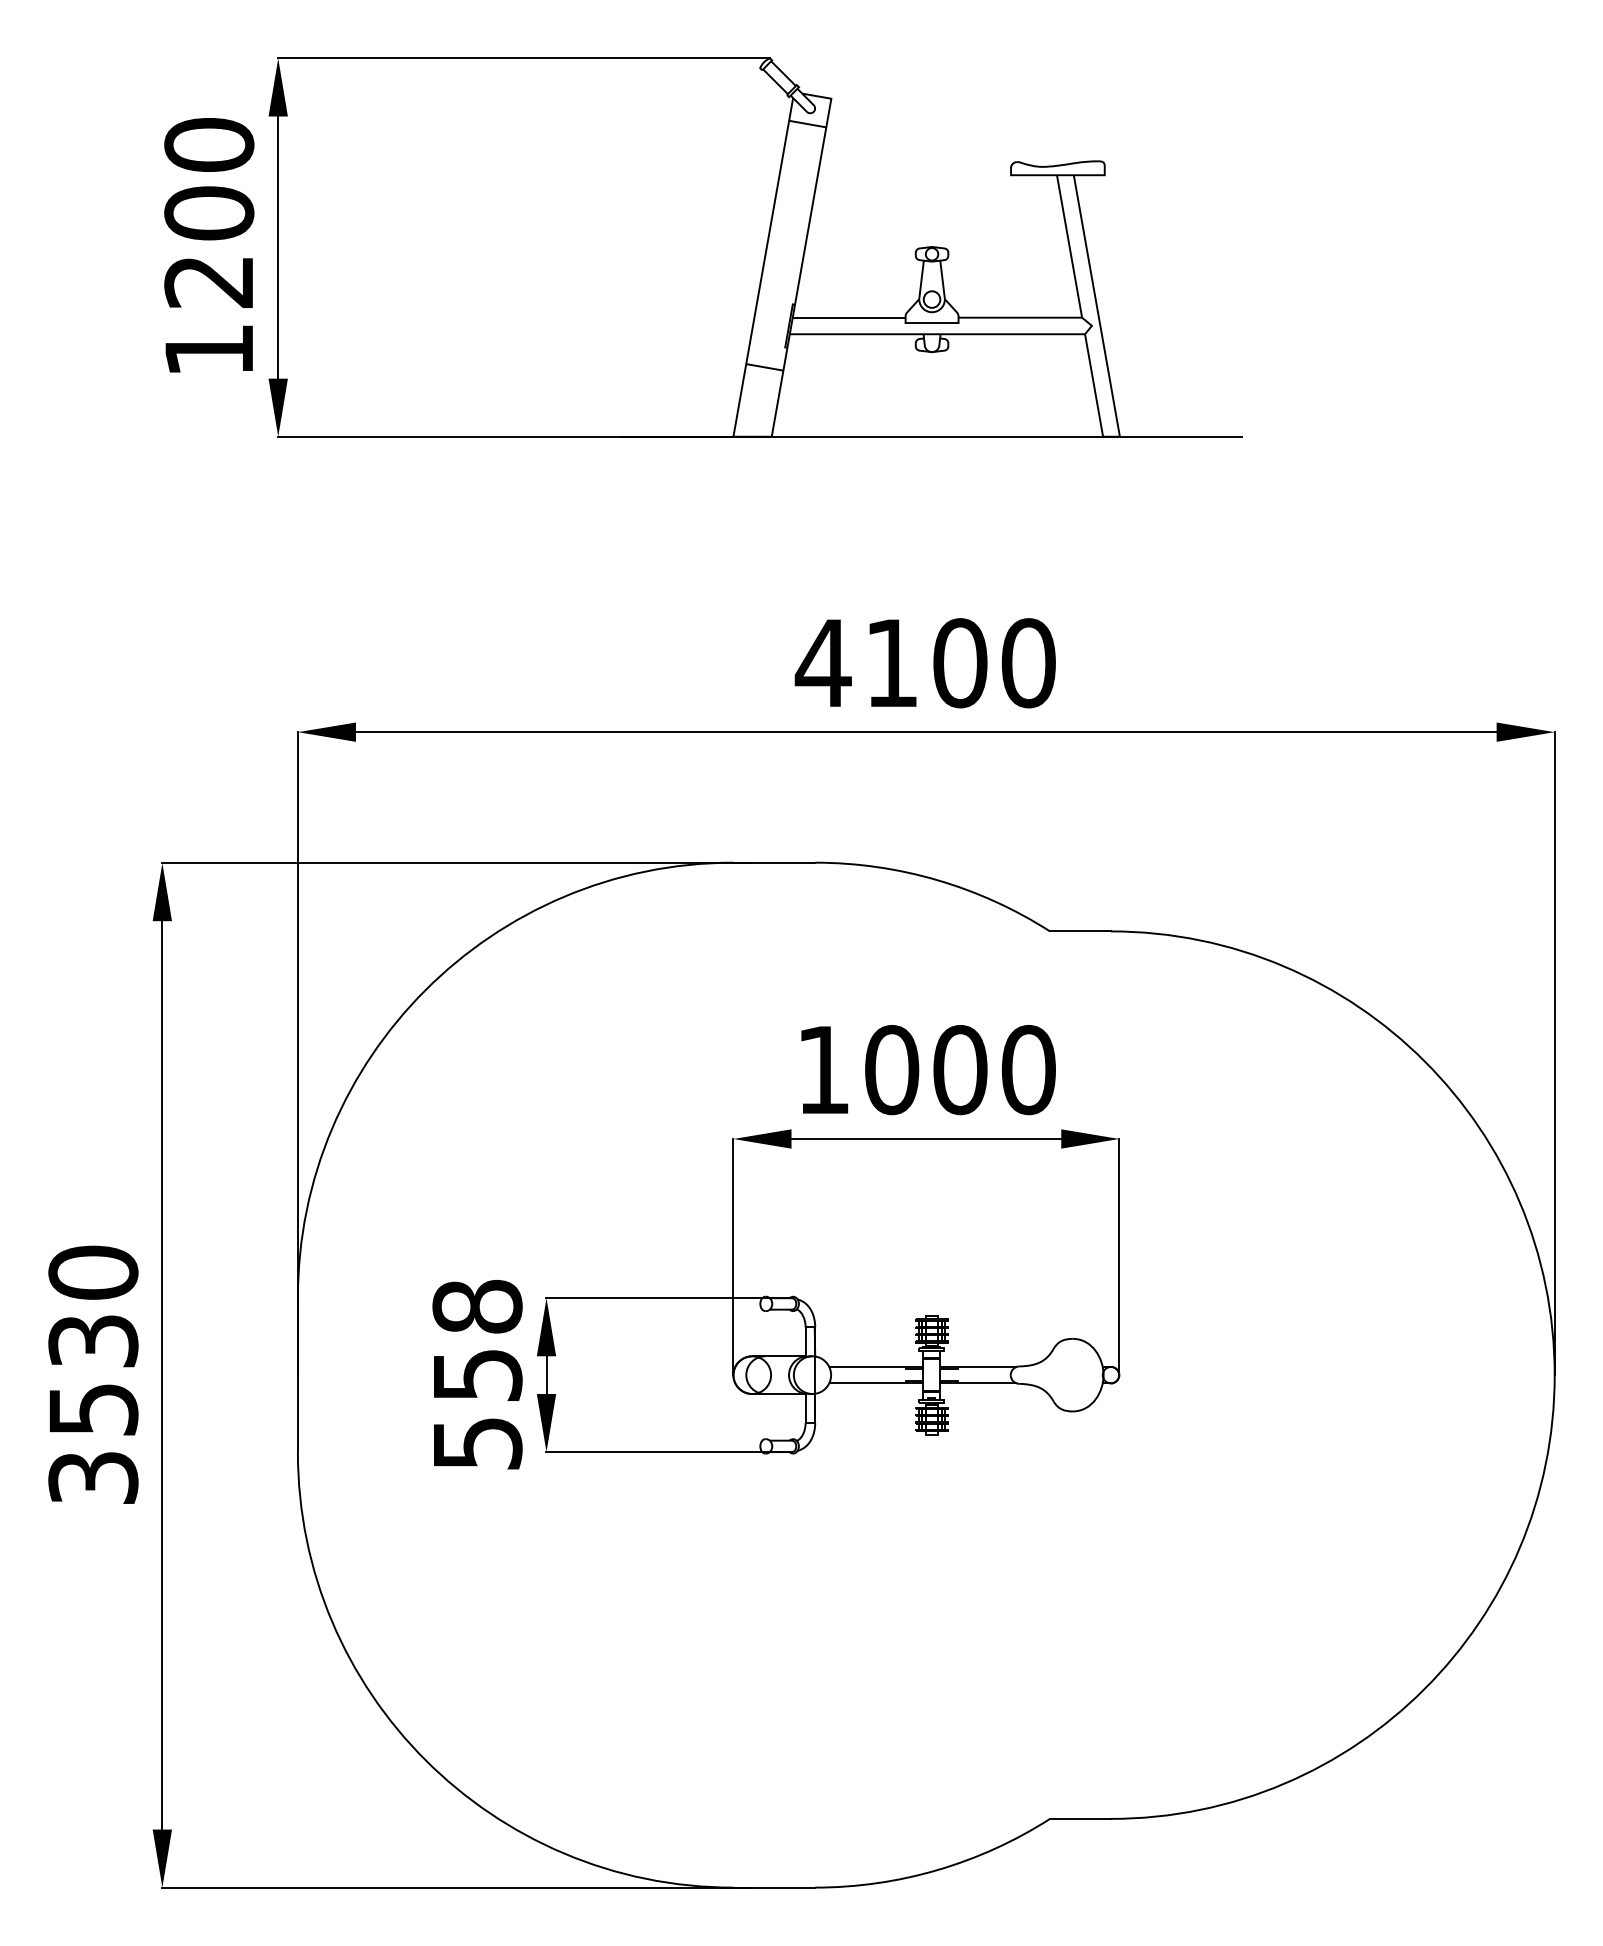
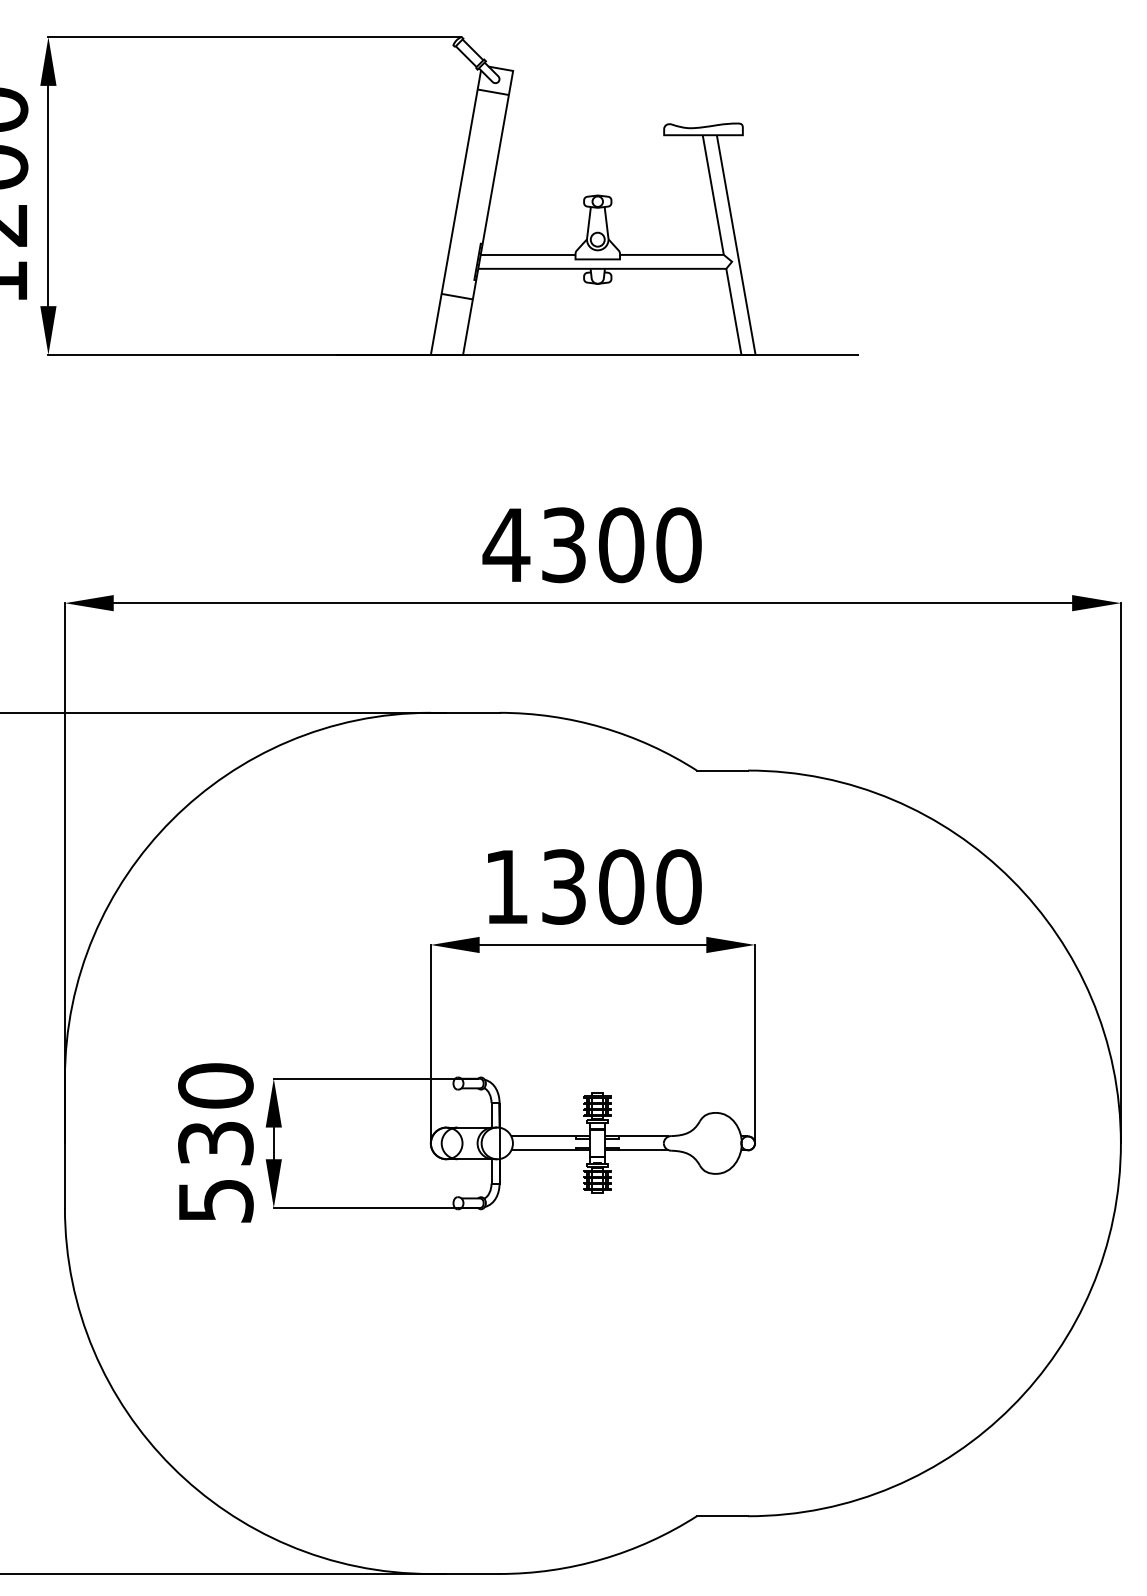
text: (891, 663) -> (563, 545), 4100 -> 4300
text: (892, 1070) -> (564, 887), 1000 -> 1300
text: (477, 1340) -> (215, 1114), 558 -> 530

